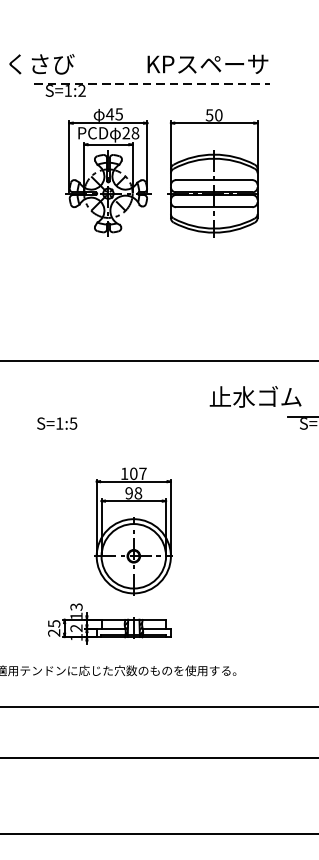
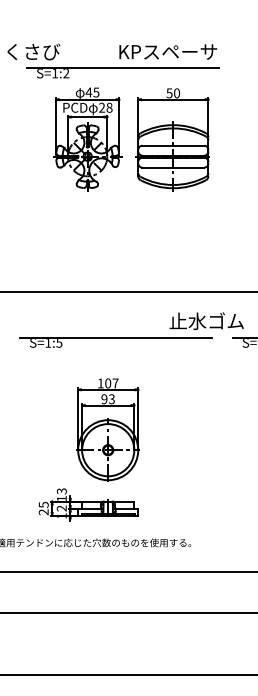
line: (152, 84) -> (123, 68), dashed -> solid
line: (142, 417) -> (115, 337), added
text: (137, 492) -> (111, 398), 98 -> 93

